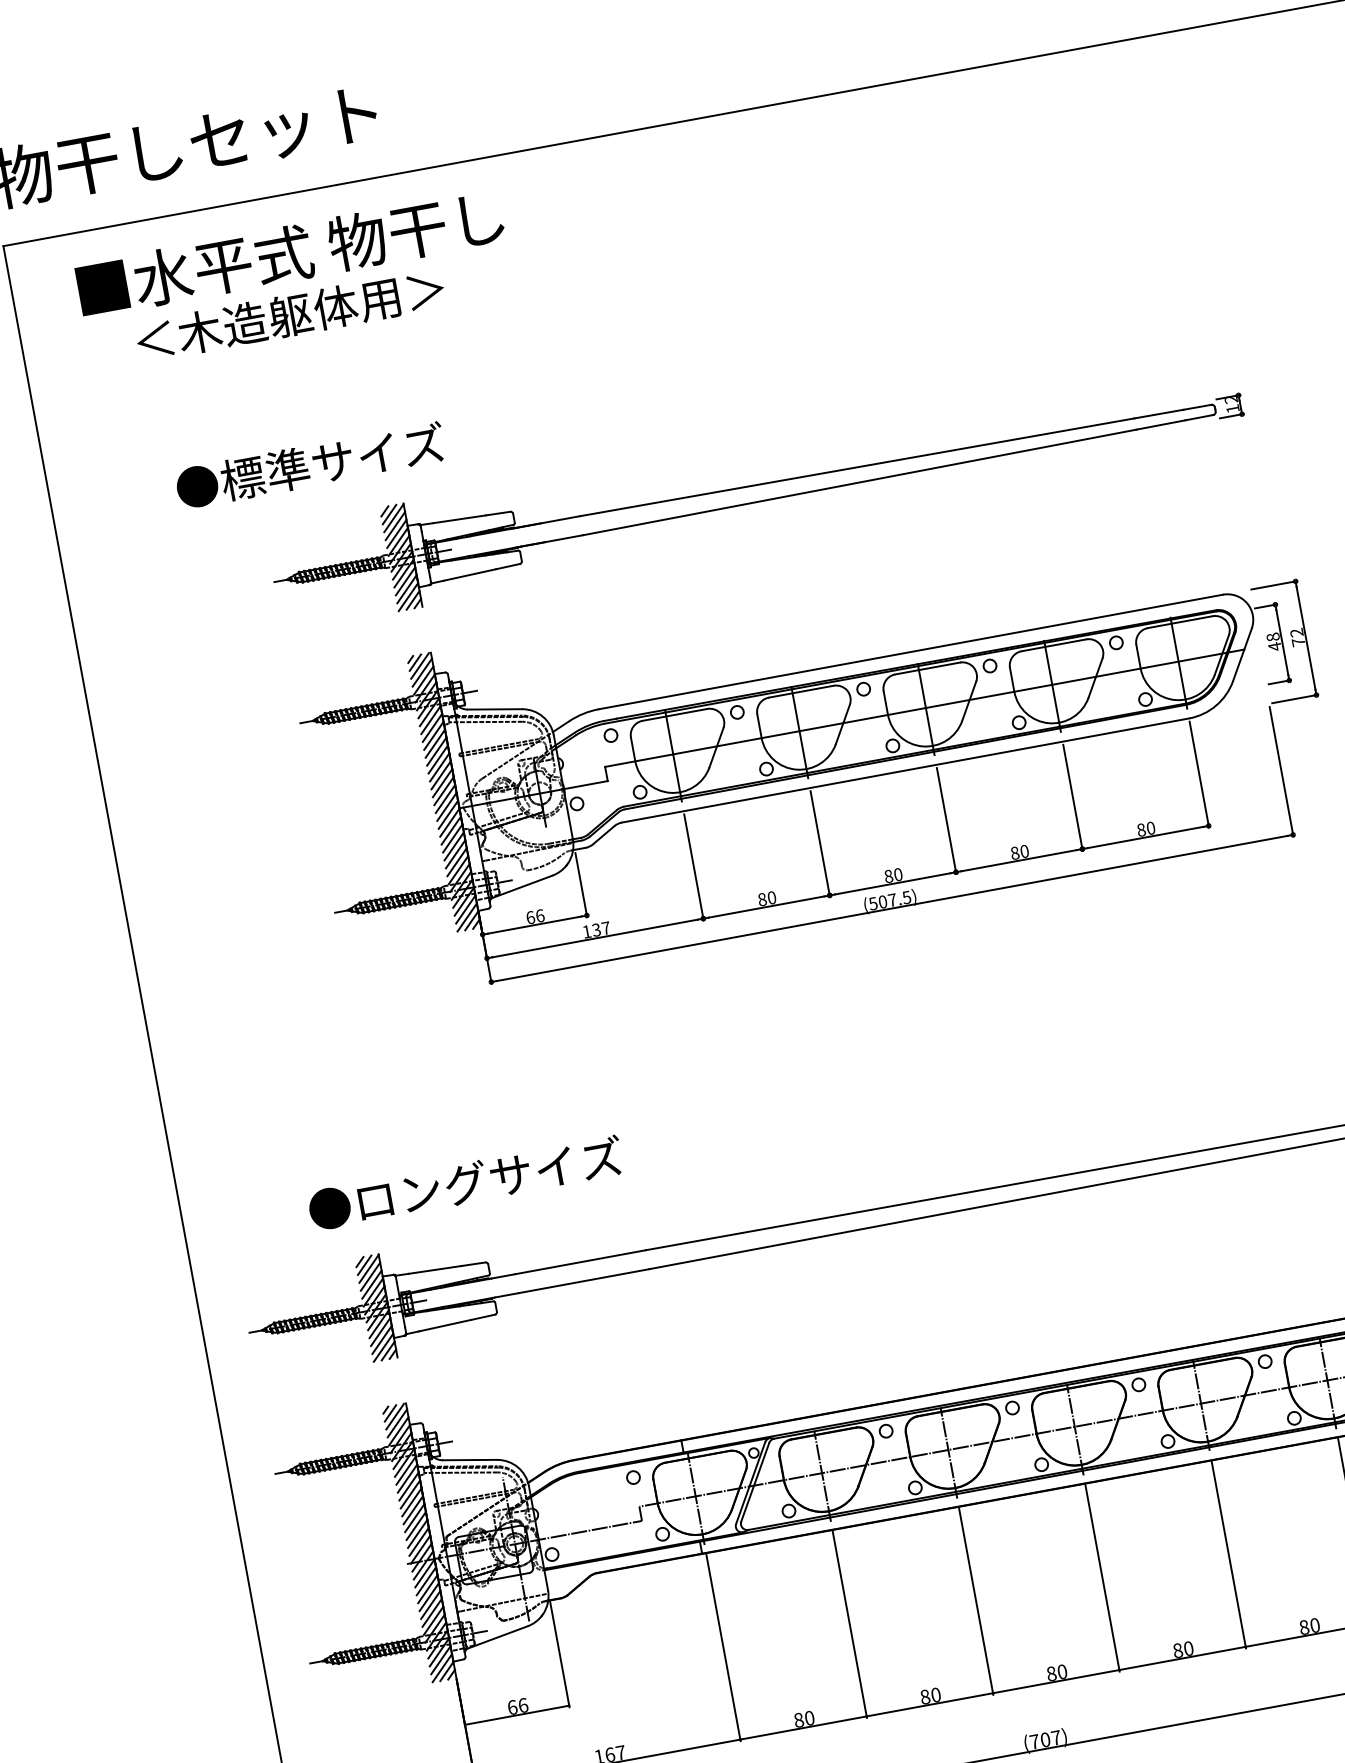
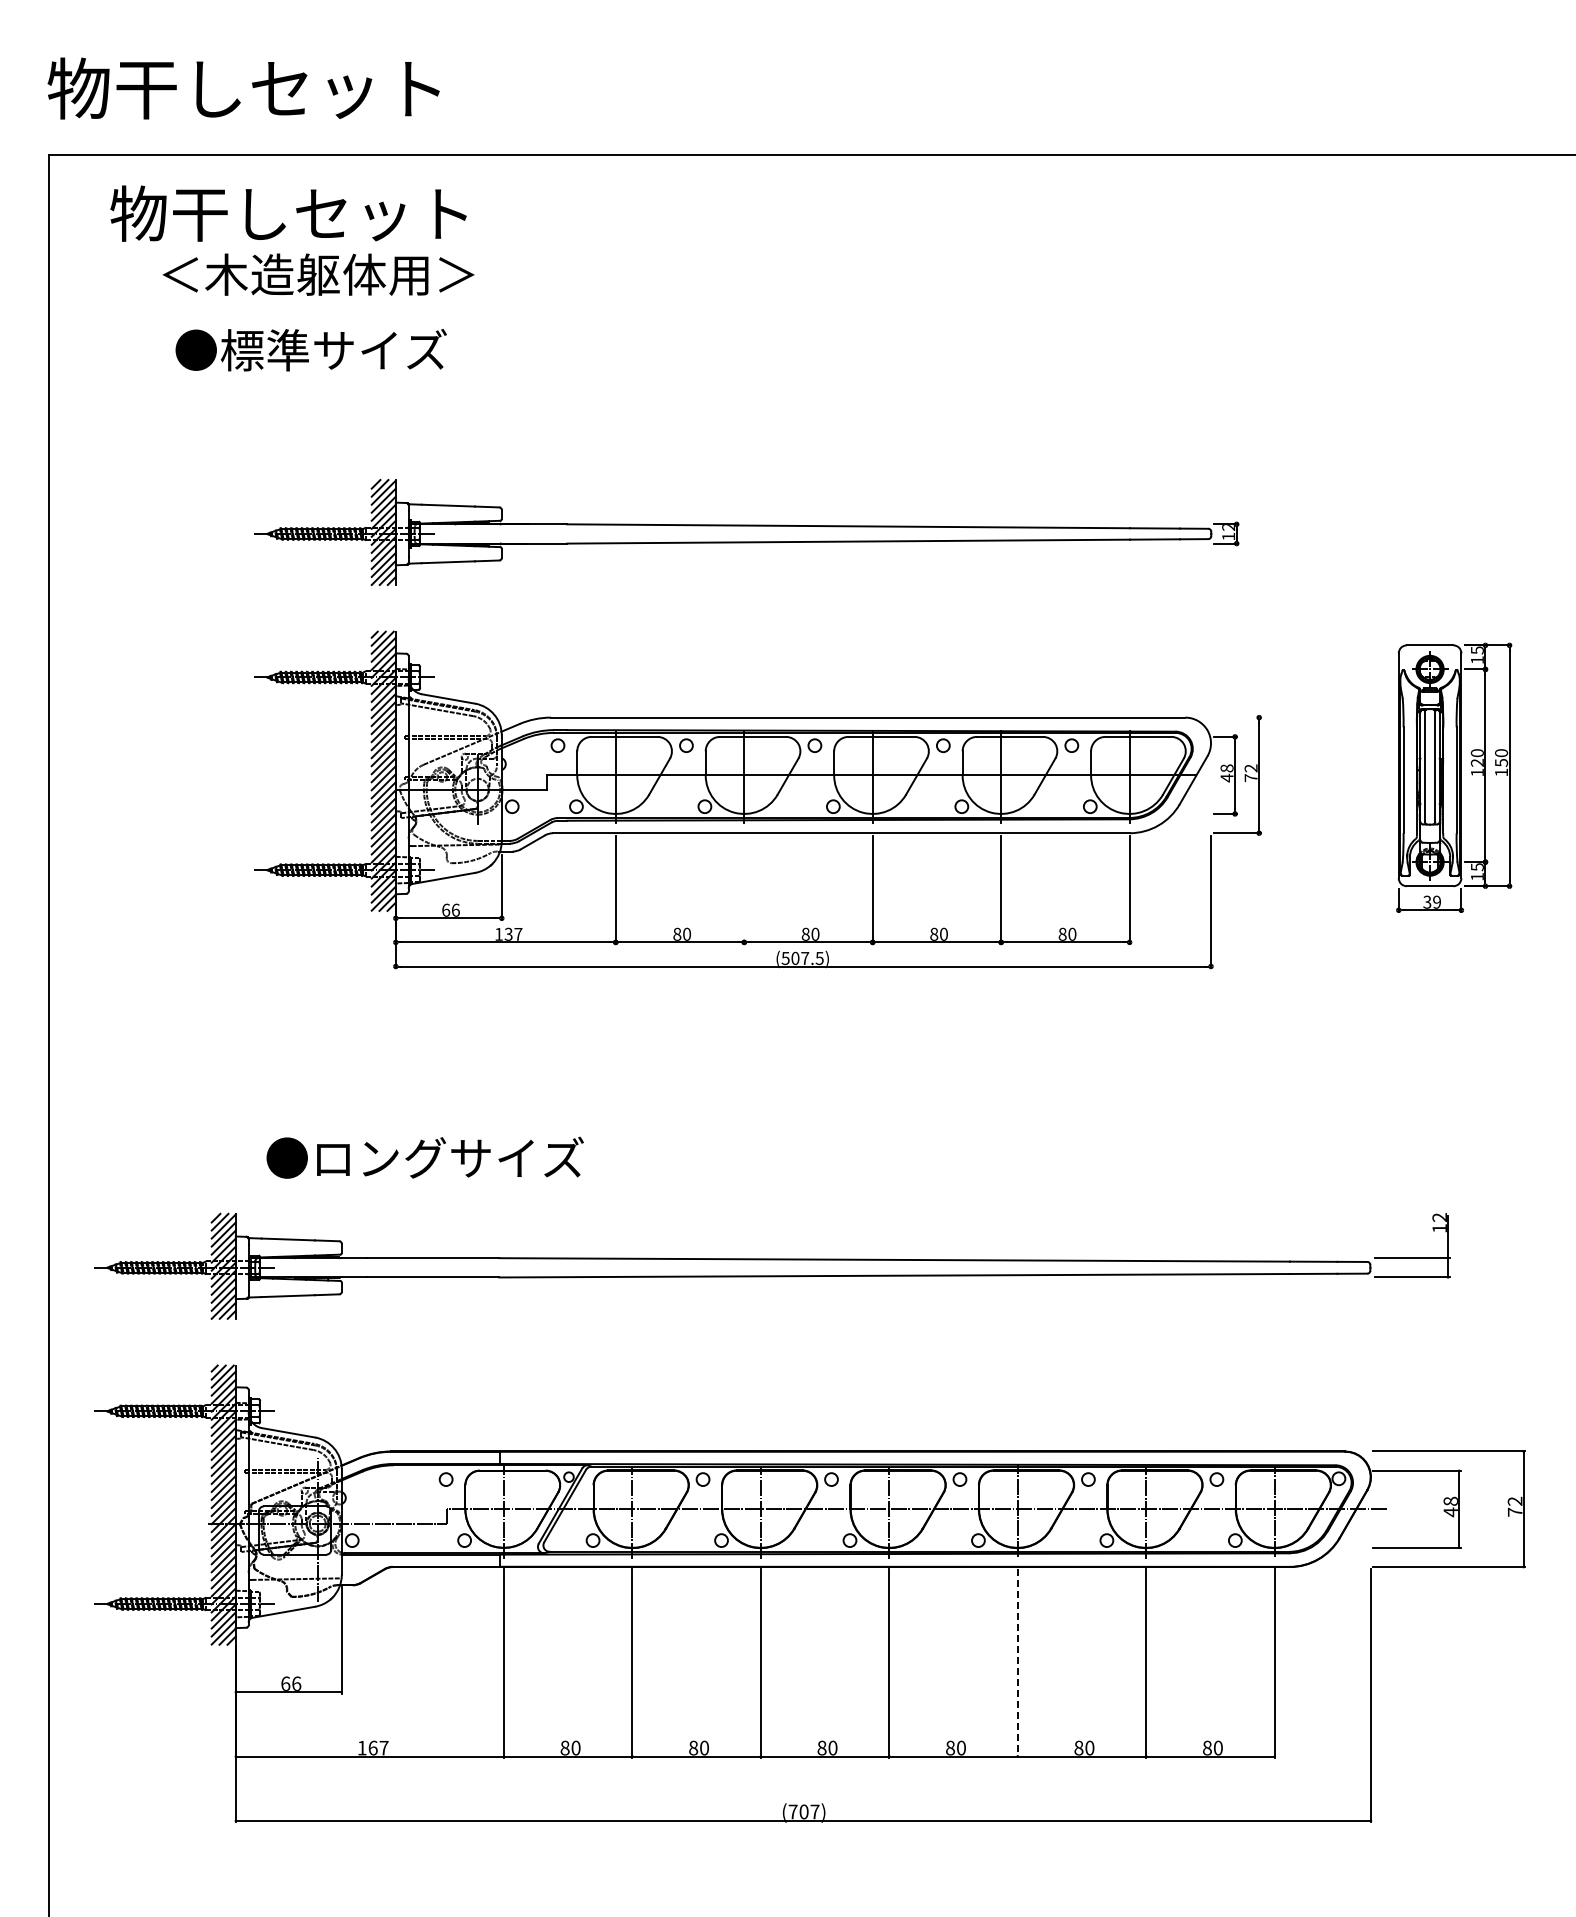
text: (288, 253) -> (327, 213), ■水平式 物干し -> 物干しセット
text: (309, 466) -> (310, 350), moved
line: (1274, 585) -> (1237, 717), removed
line: (820, 844) -> (744, 890), removed
text: (464, 1183) -> (424, 1157), moved
line: (1228, 1555) -> (1017, 1663), solid -> dashed

